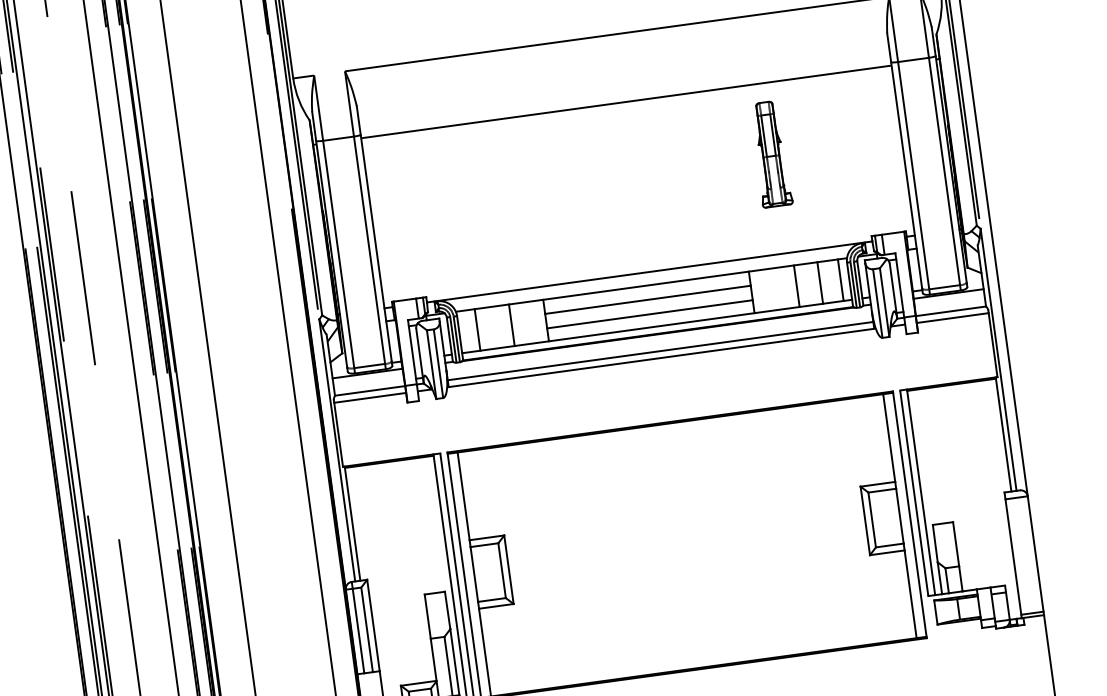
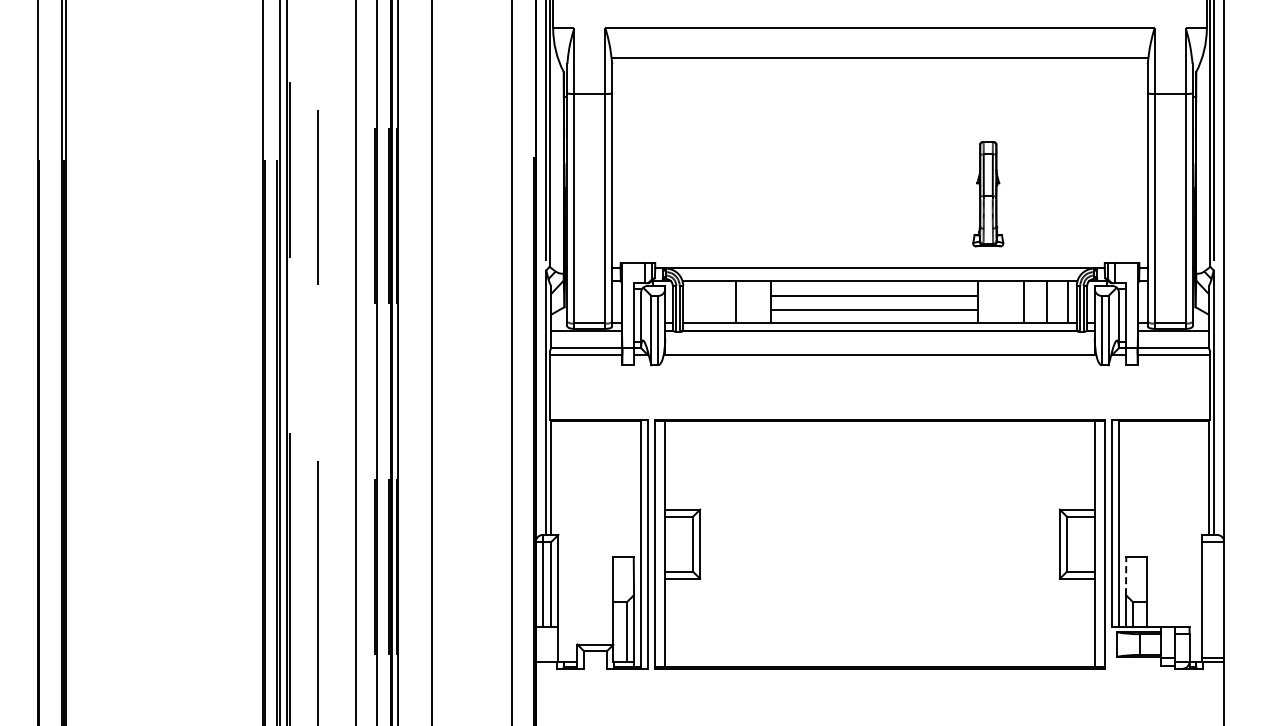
line: (625, 101) -> (879, 57), moved
part: (771, 154) -> (988, 194), moved
line: (477, 330) -> (701, 302), removed
line: (660, 351) -> (879, 348), removed
line: (935, 543) -> (1126, 576), solid -> dashed

